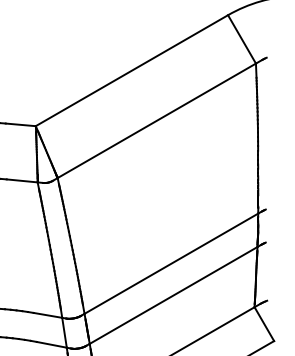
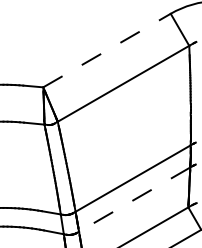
line: (132, 70) -> (107, 50), solid -> dashed
line: (173, 295) -> (134, 199), solid -> dashed

